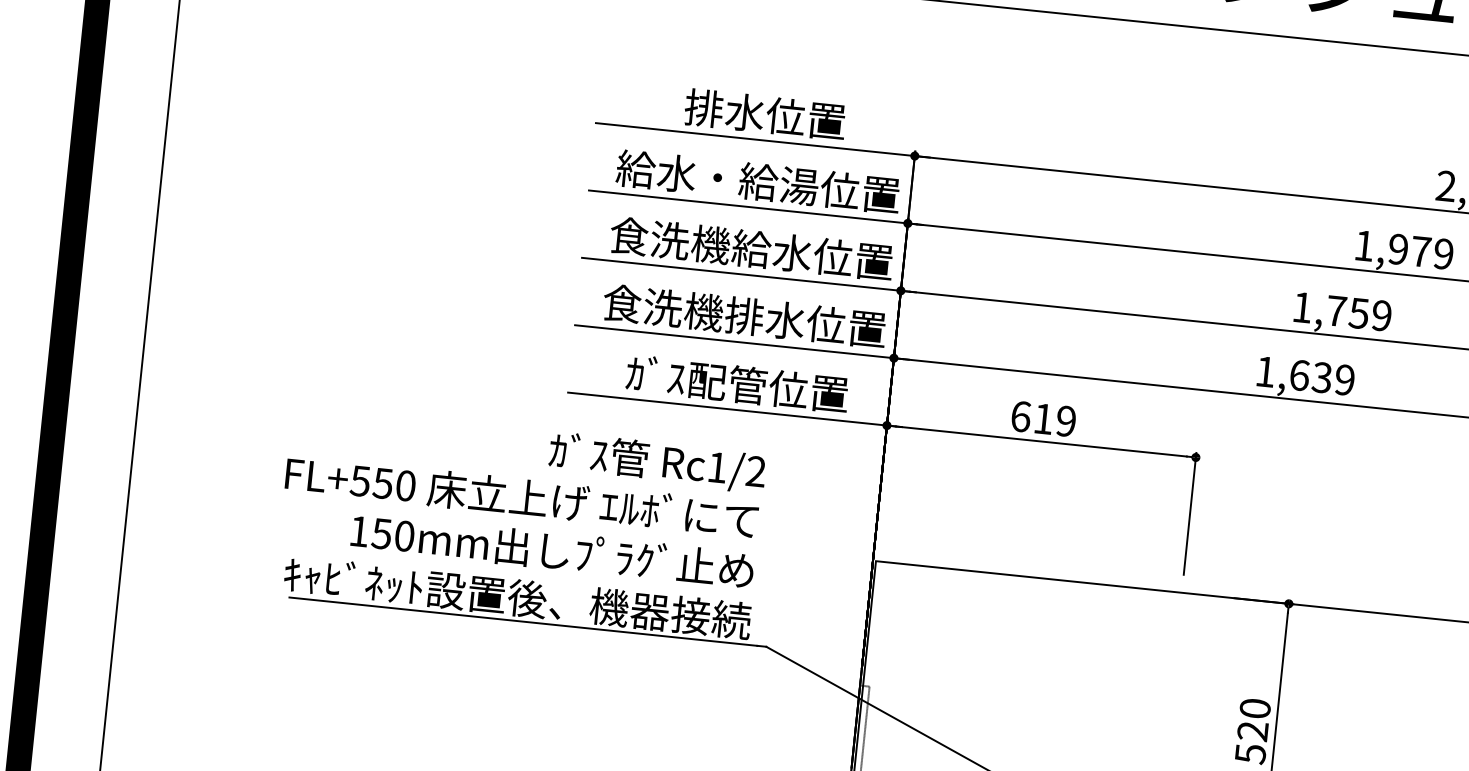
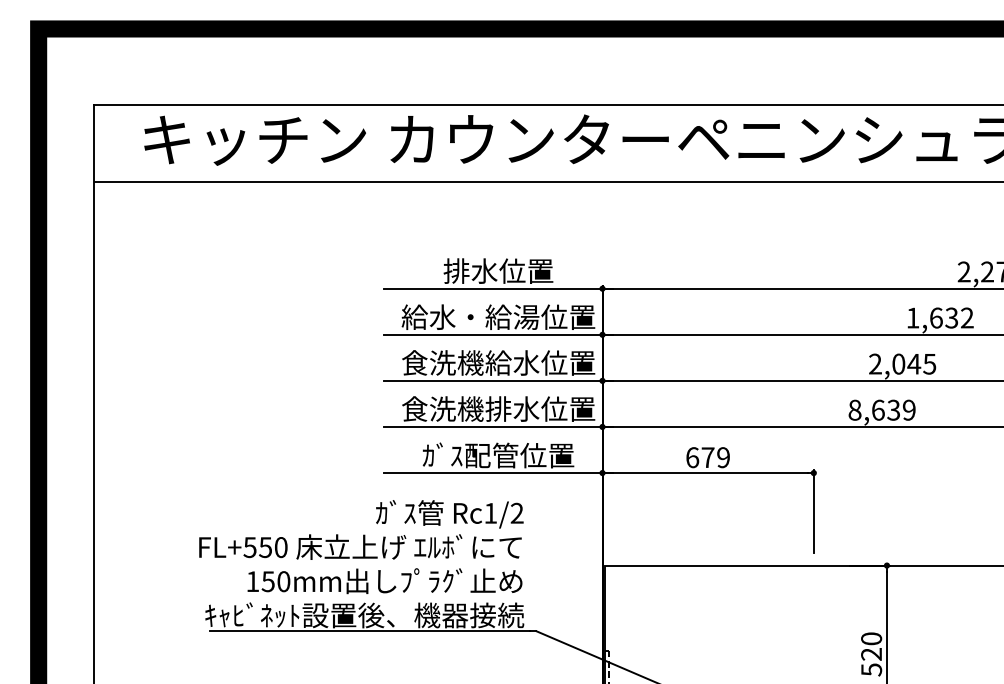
text: (1420, 250) -> (951, 317), 1,979 -> 1,632
text: (1342, 310) -> (902, 363), 1,759 -> 2,045
text: (1264, 370) -> (854, 409), 1,639 -> 8,639
text: (1042, 418) -> (707, 457), 619 -> 679

